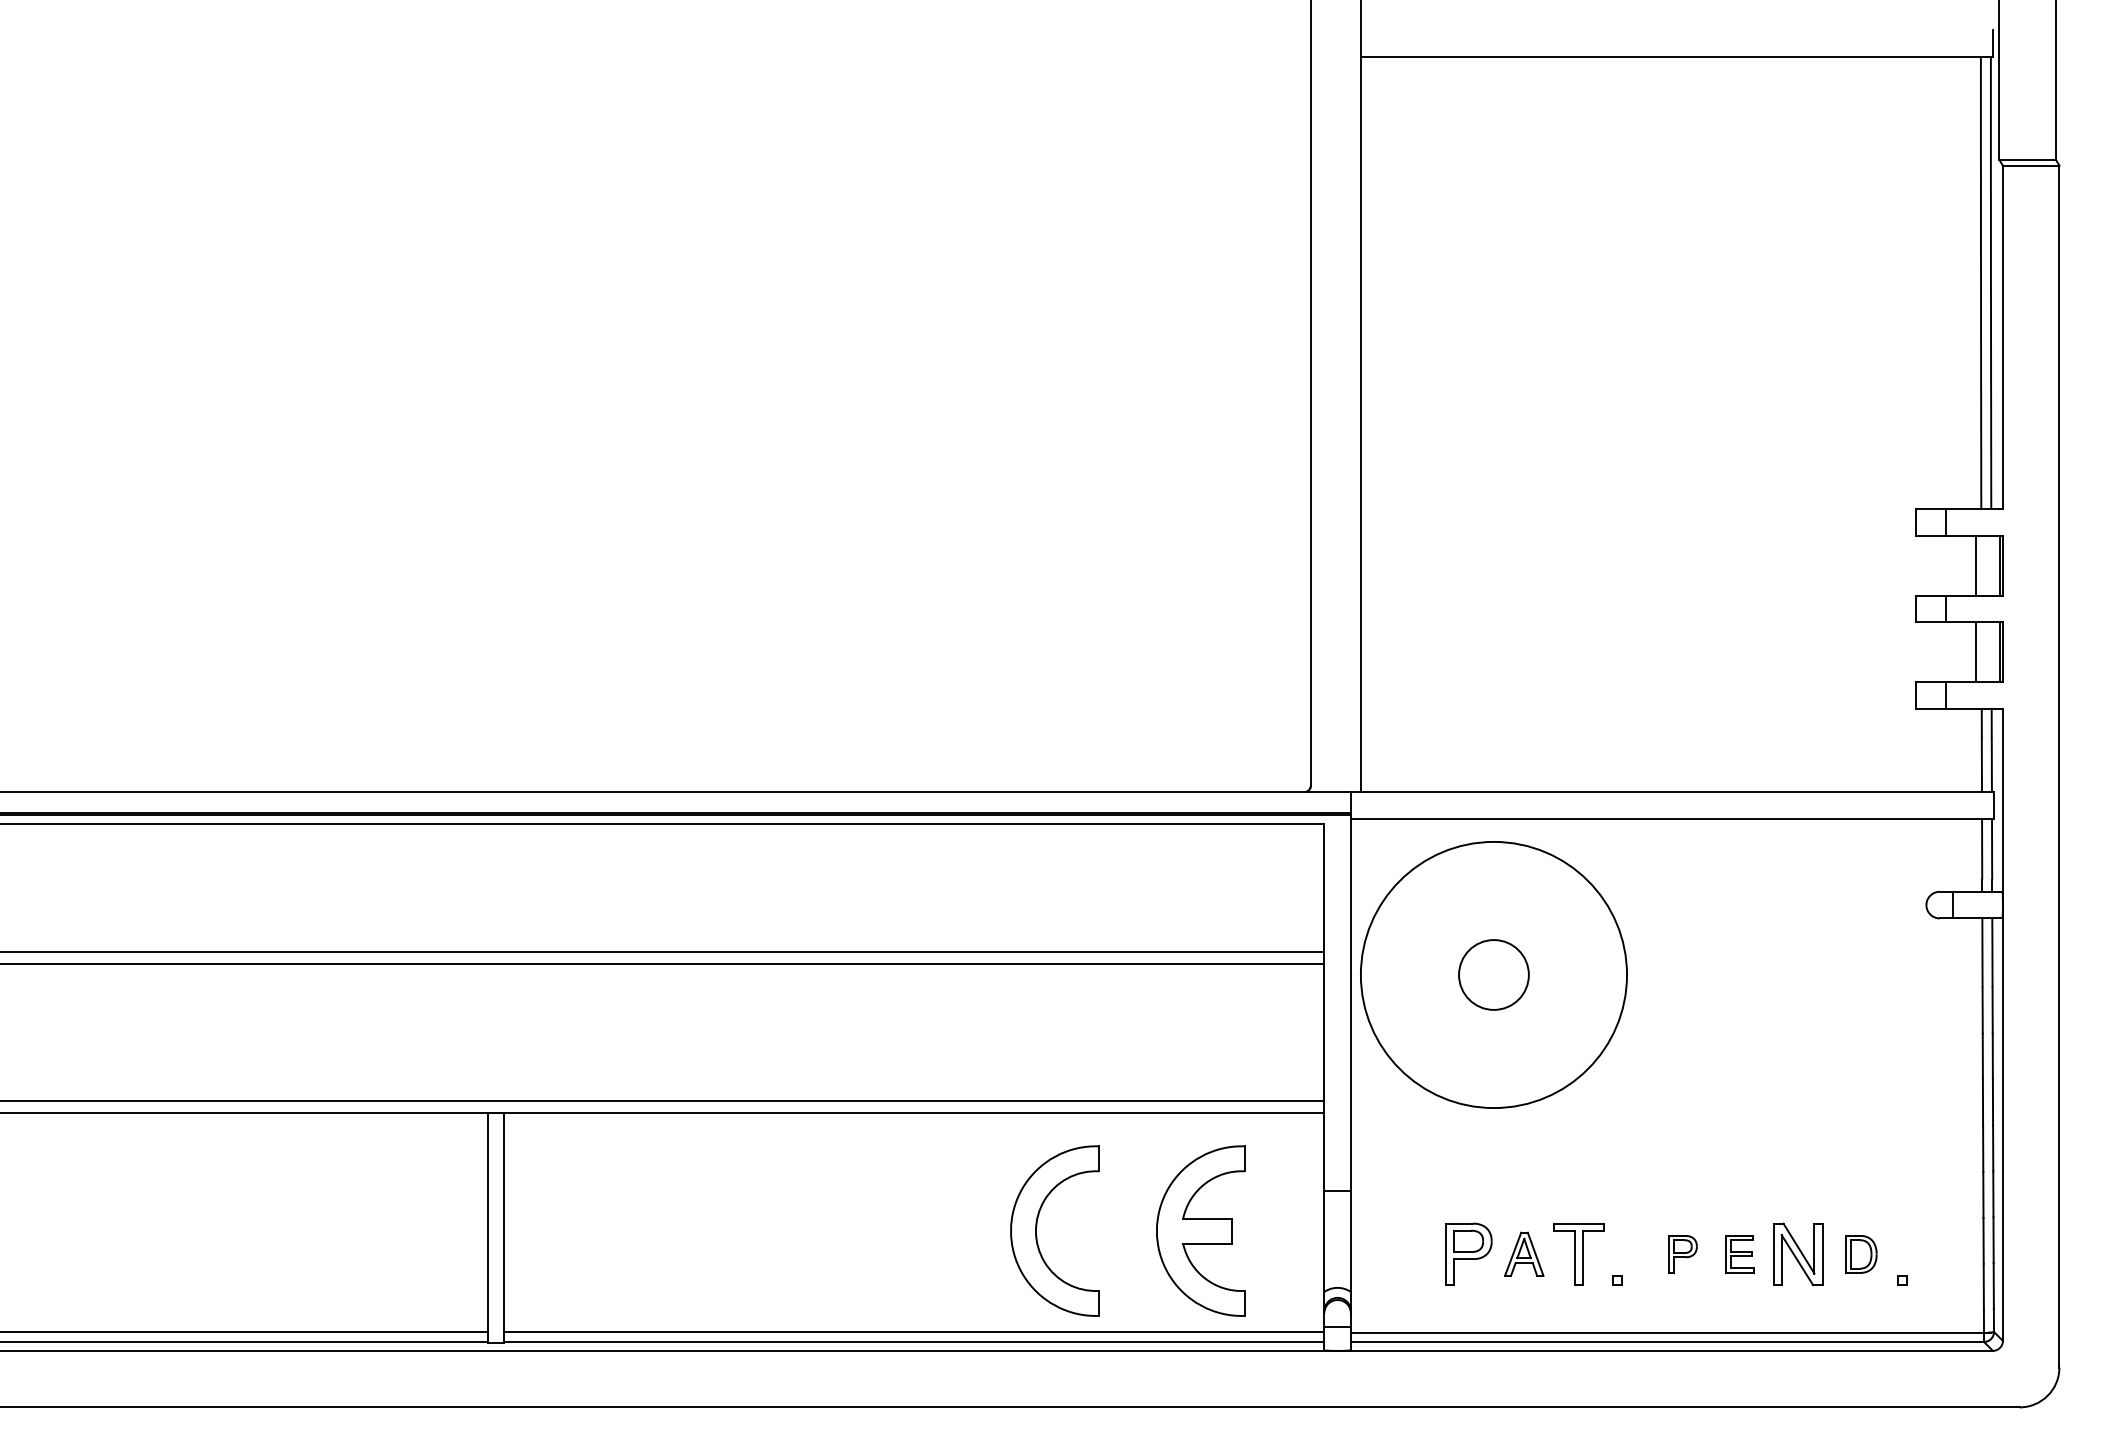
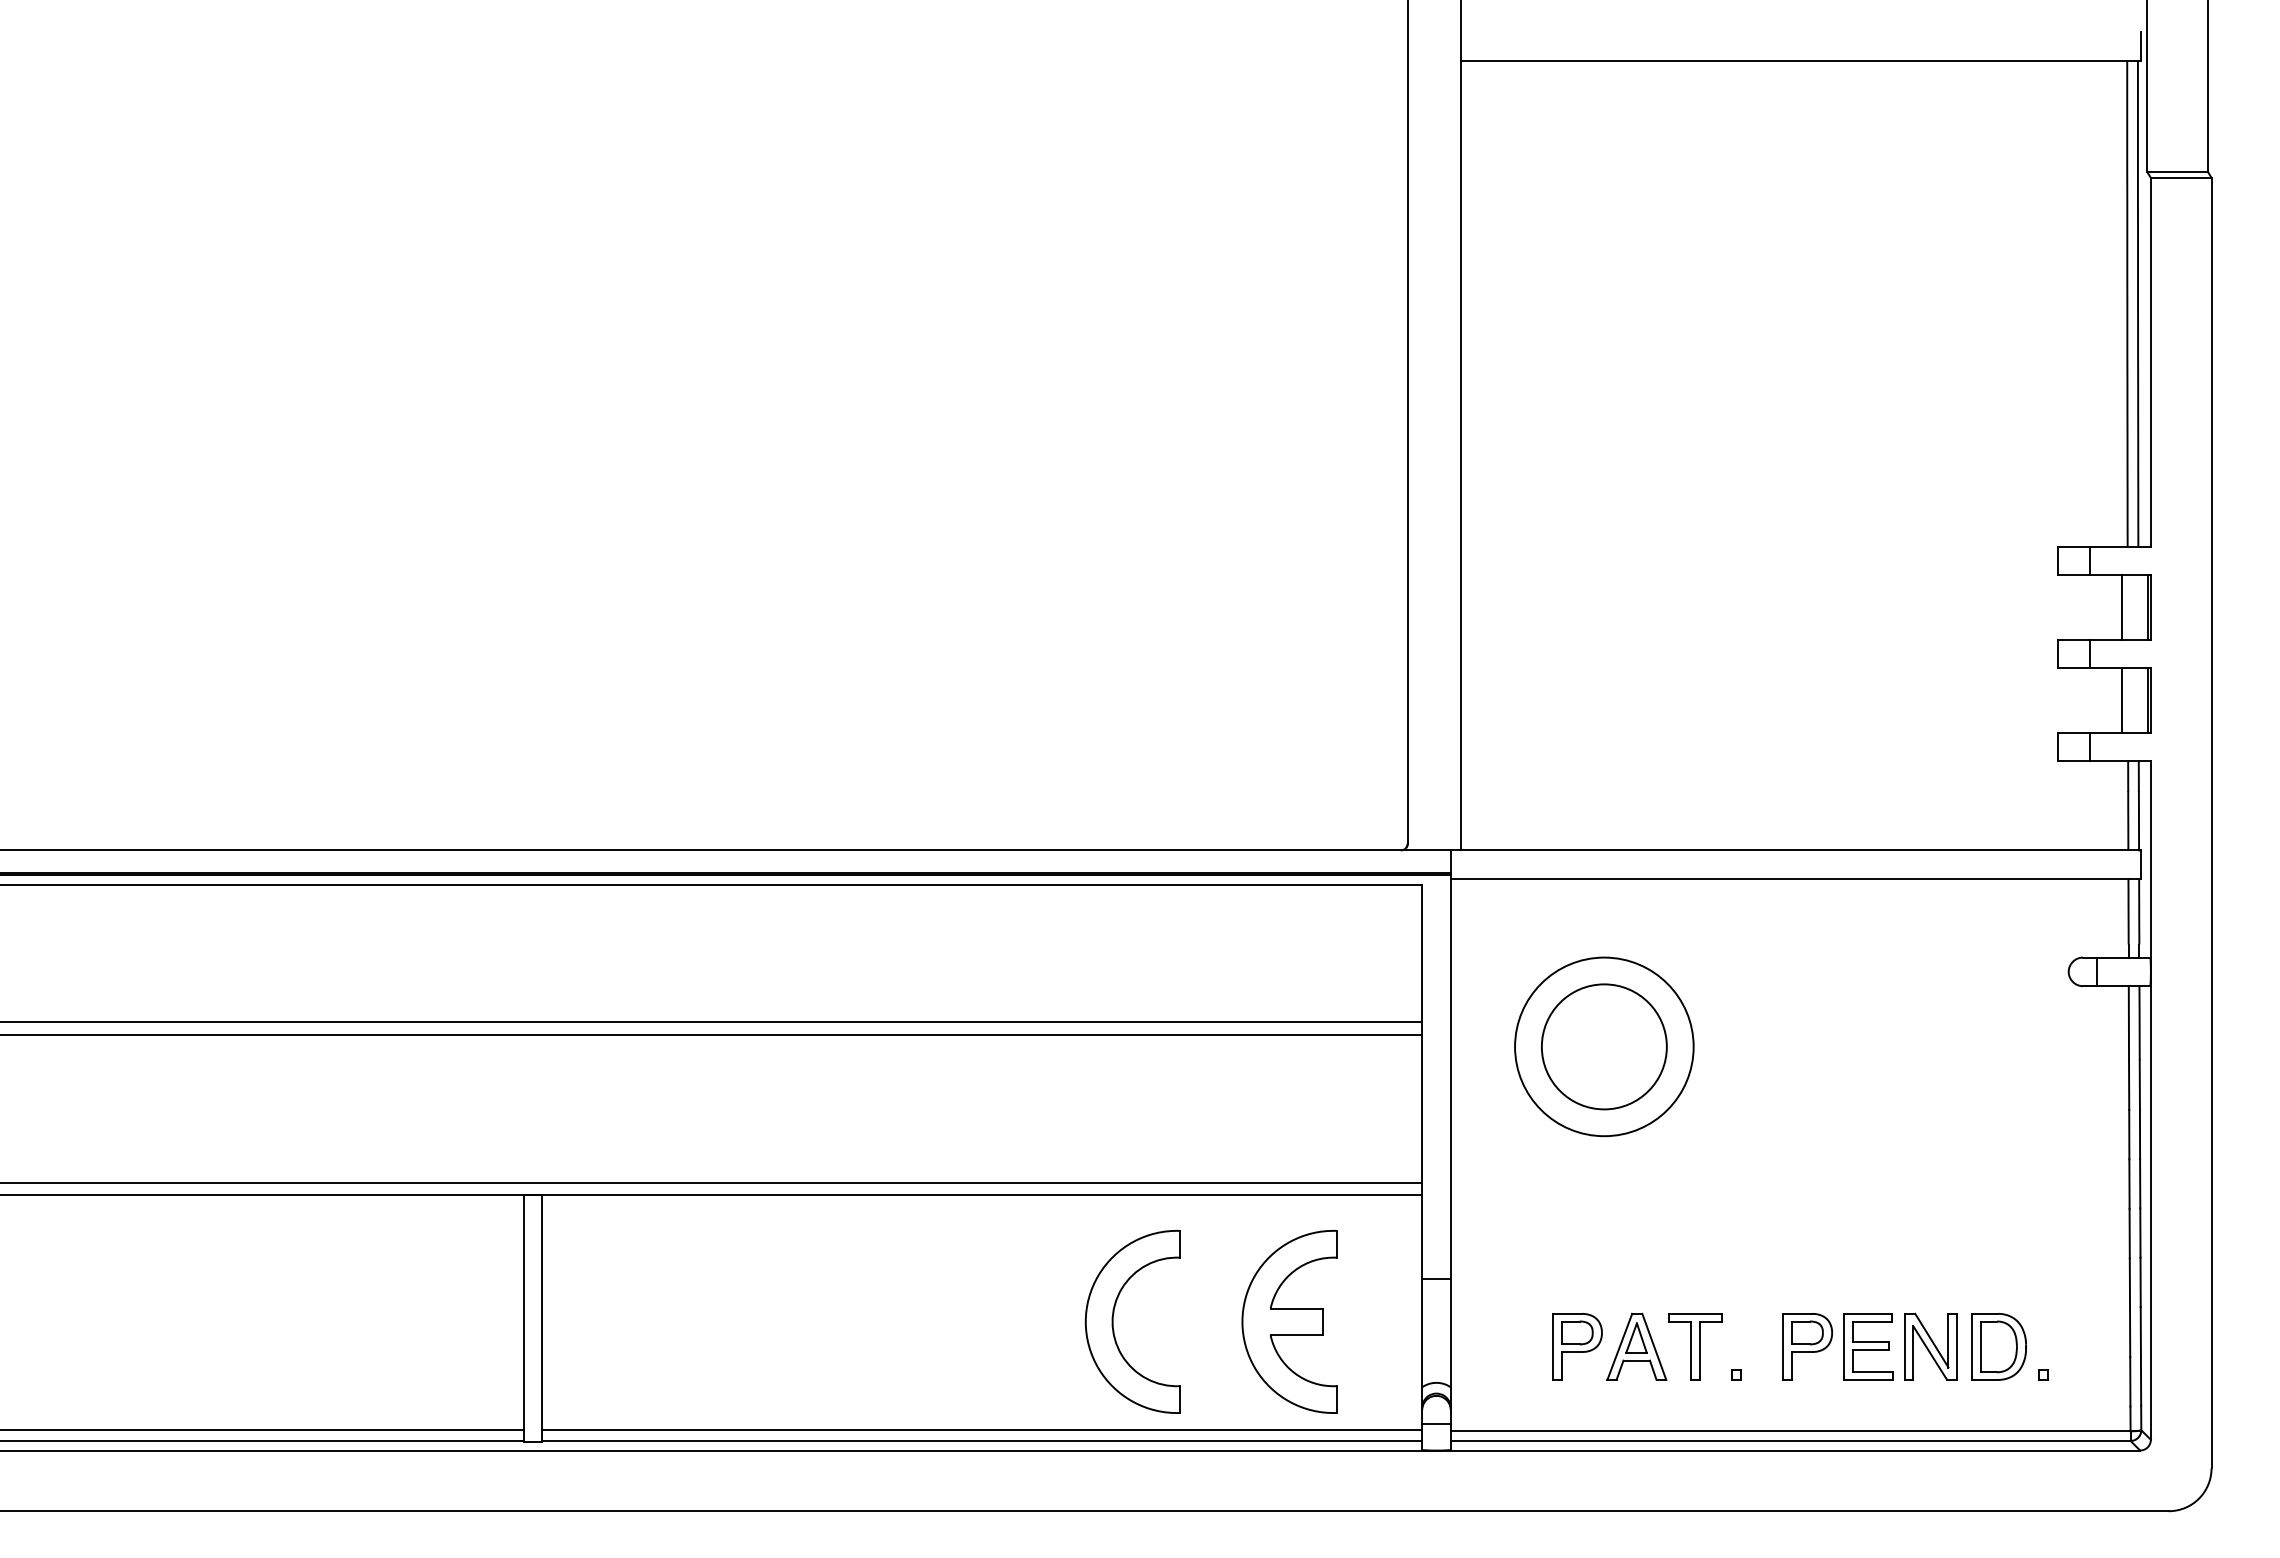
circle: (1493, 974) -> (1603, 1046), size x1.67
circle: (1494, 974) -> (1604, 1046), size x0.62
part: (1523, 1254) -> (1636, 1346), size x1.43
part: (1683, 1254) -> (1807, 1346), size x1.67
part: (1739, 1254) -> (1868, 1346), size x1.67
part: (1861, 1254) -> (1998, 1346), size x1.67

